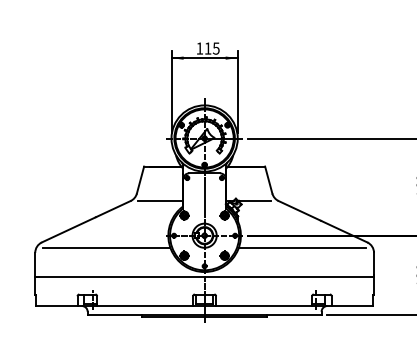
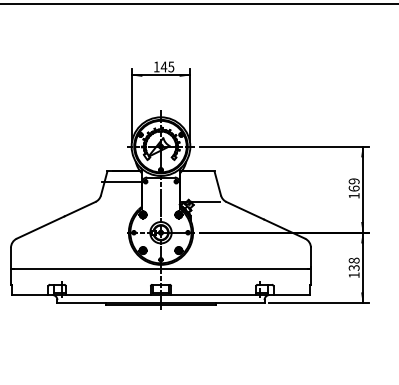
text: (207, 48) -> (163, 66), 115 -> 145
line: (160, 200) -> (121, 181), moved
line: (106, 247) -> (74, 243), removed
line: (302, 247) -> (247, 243), removed

